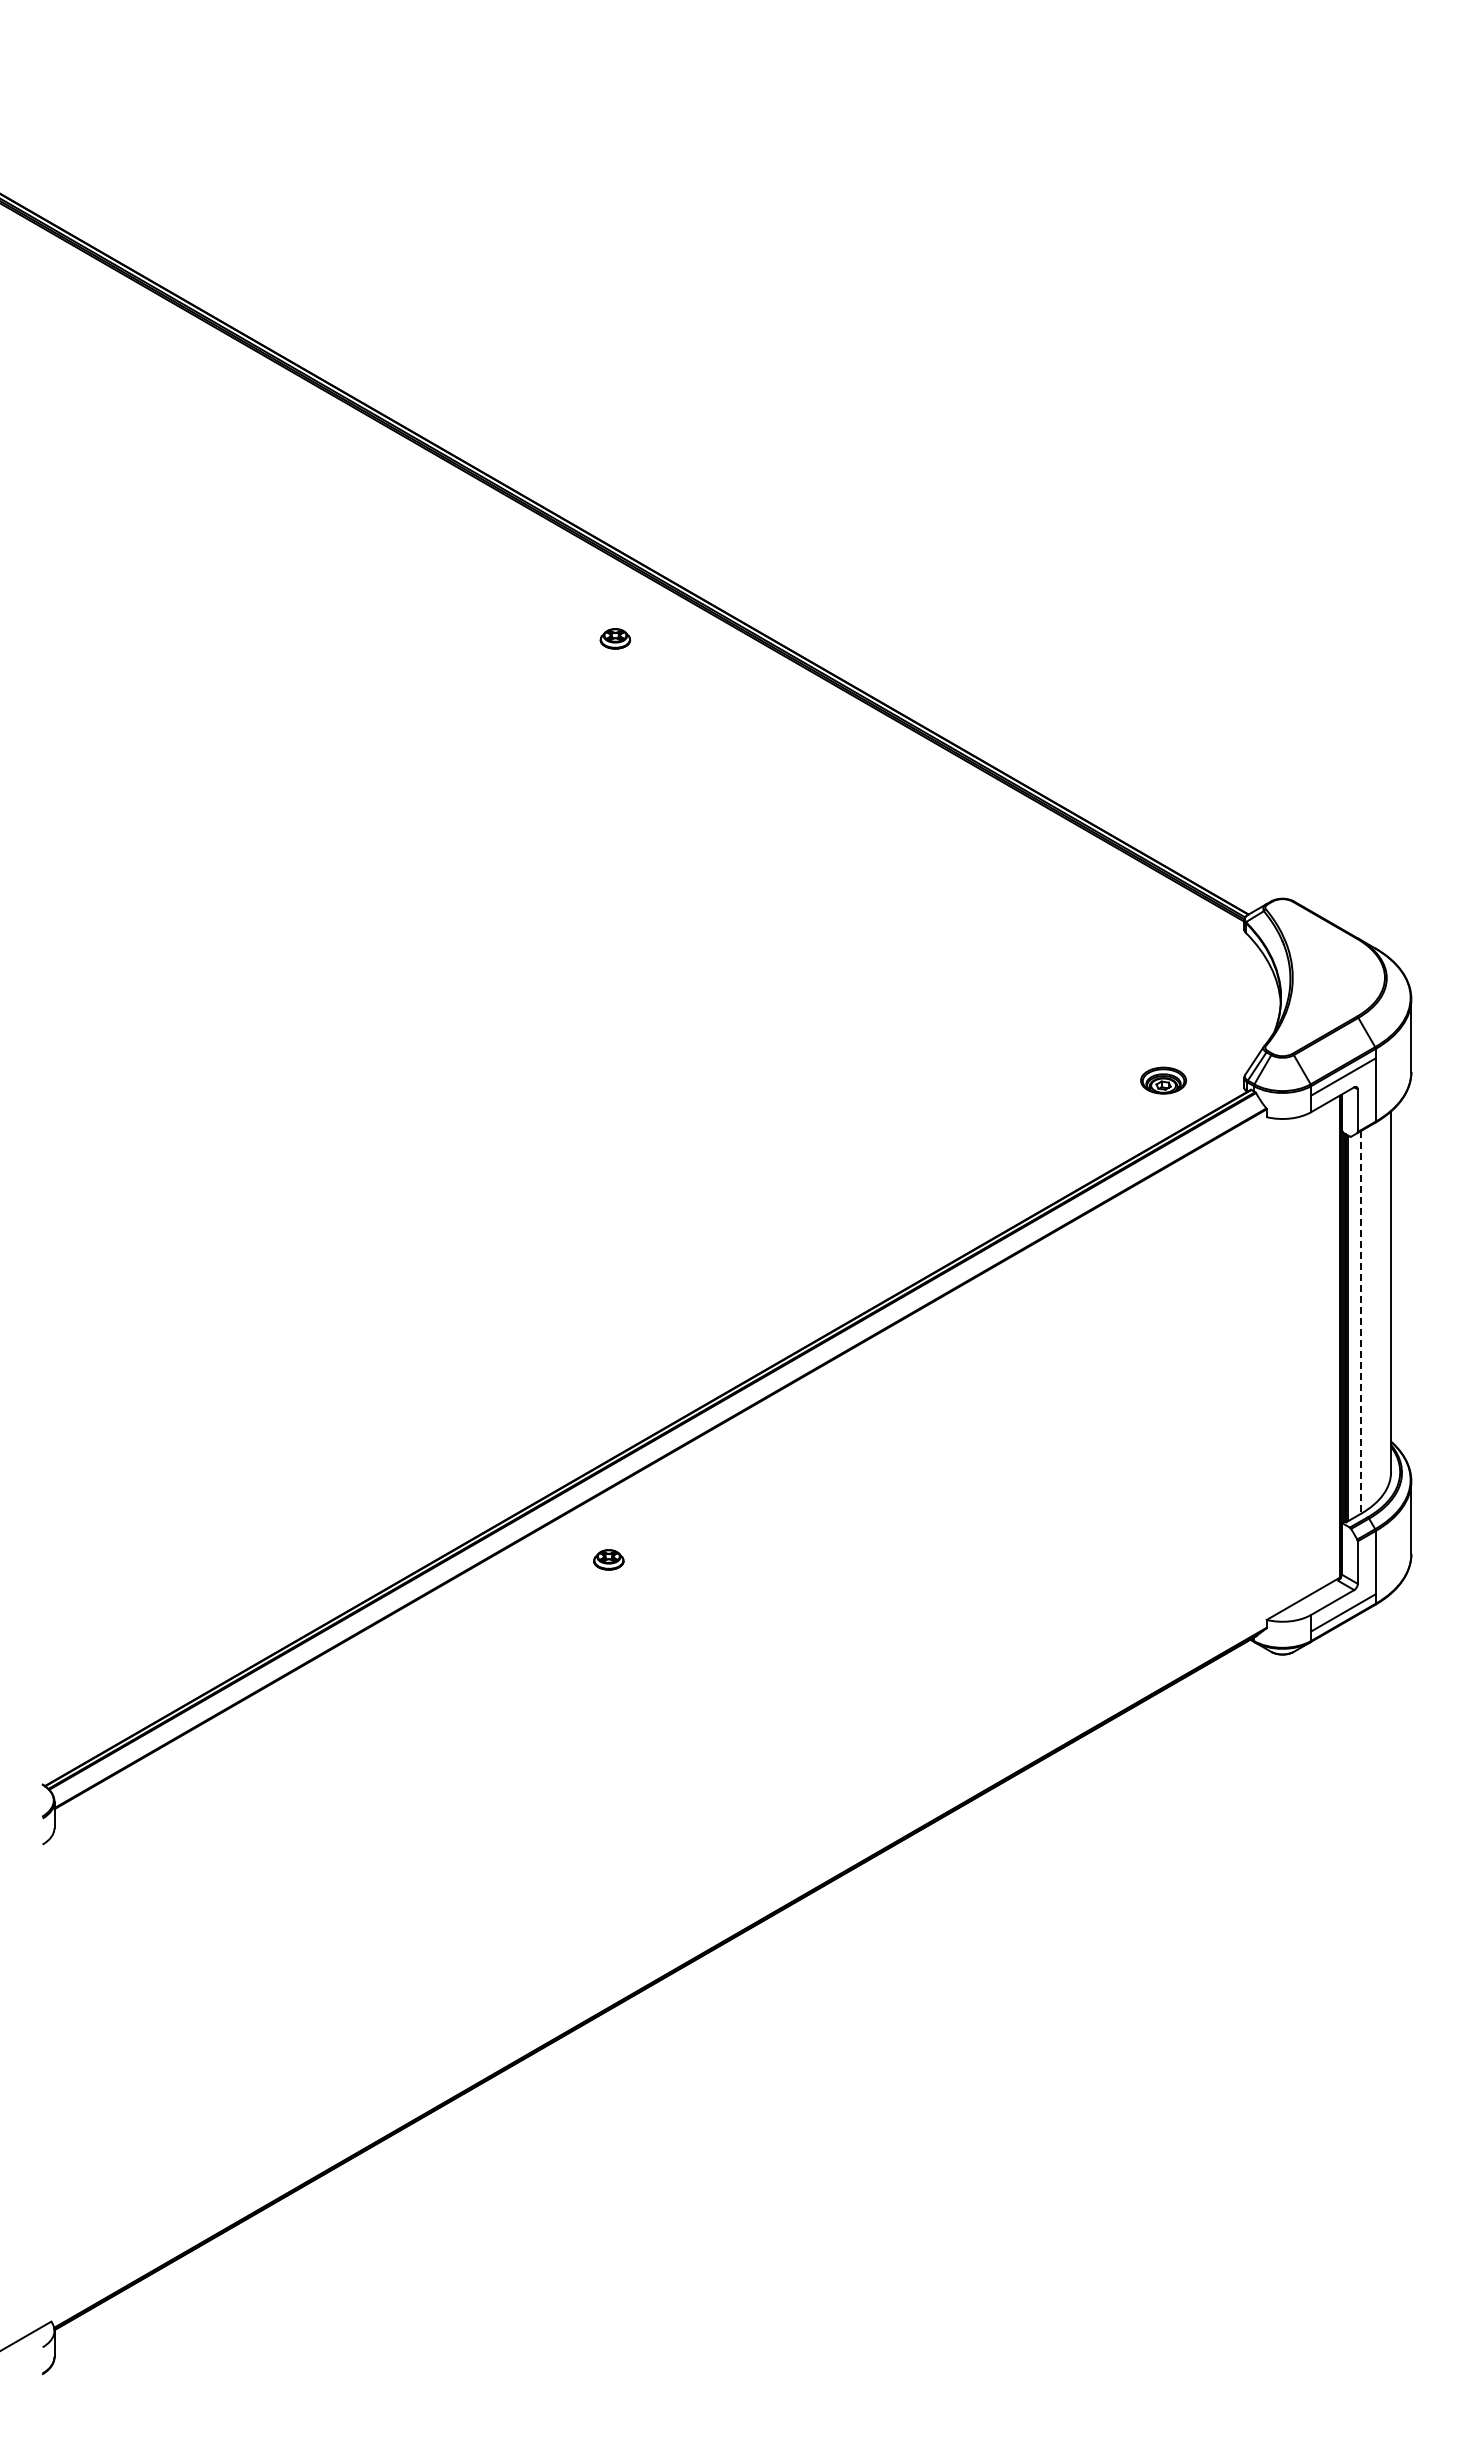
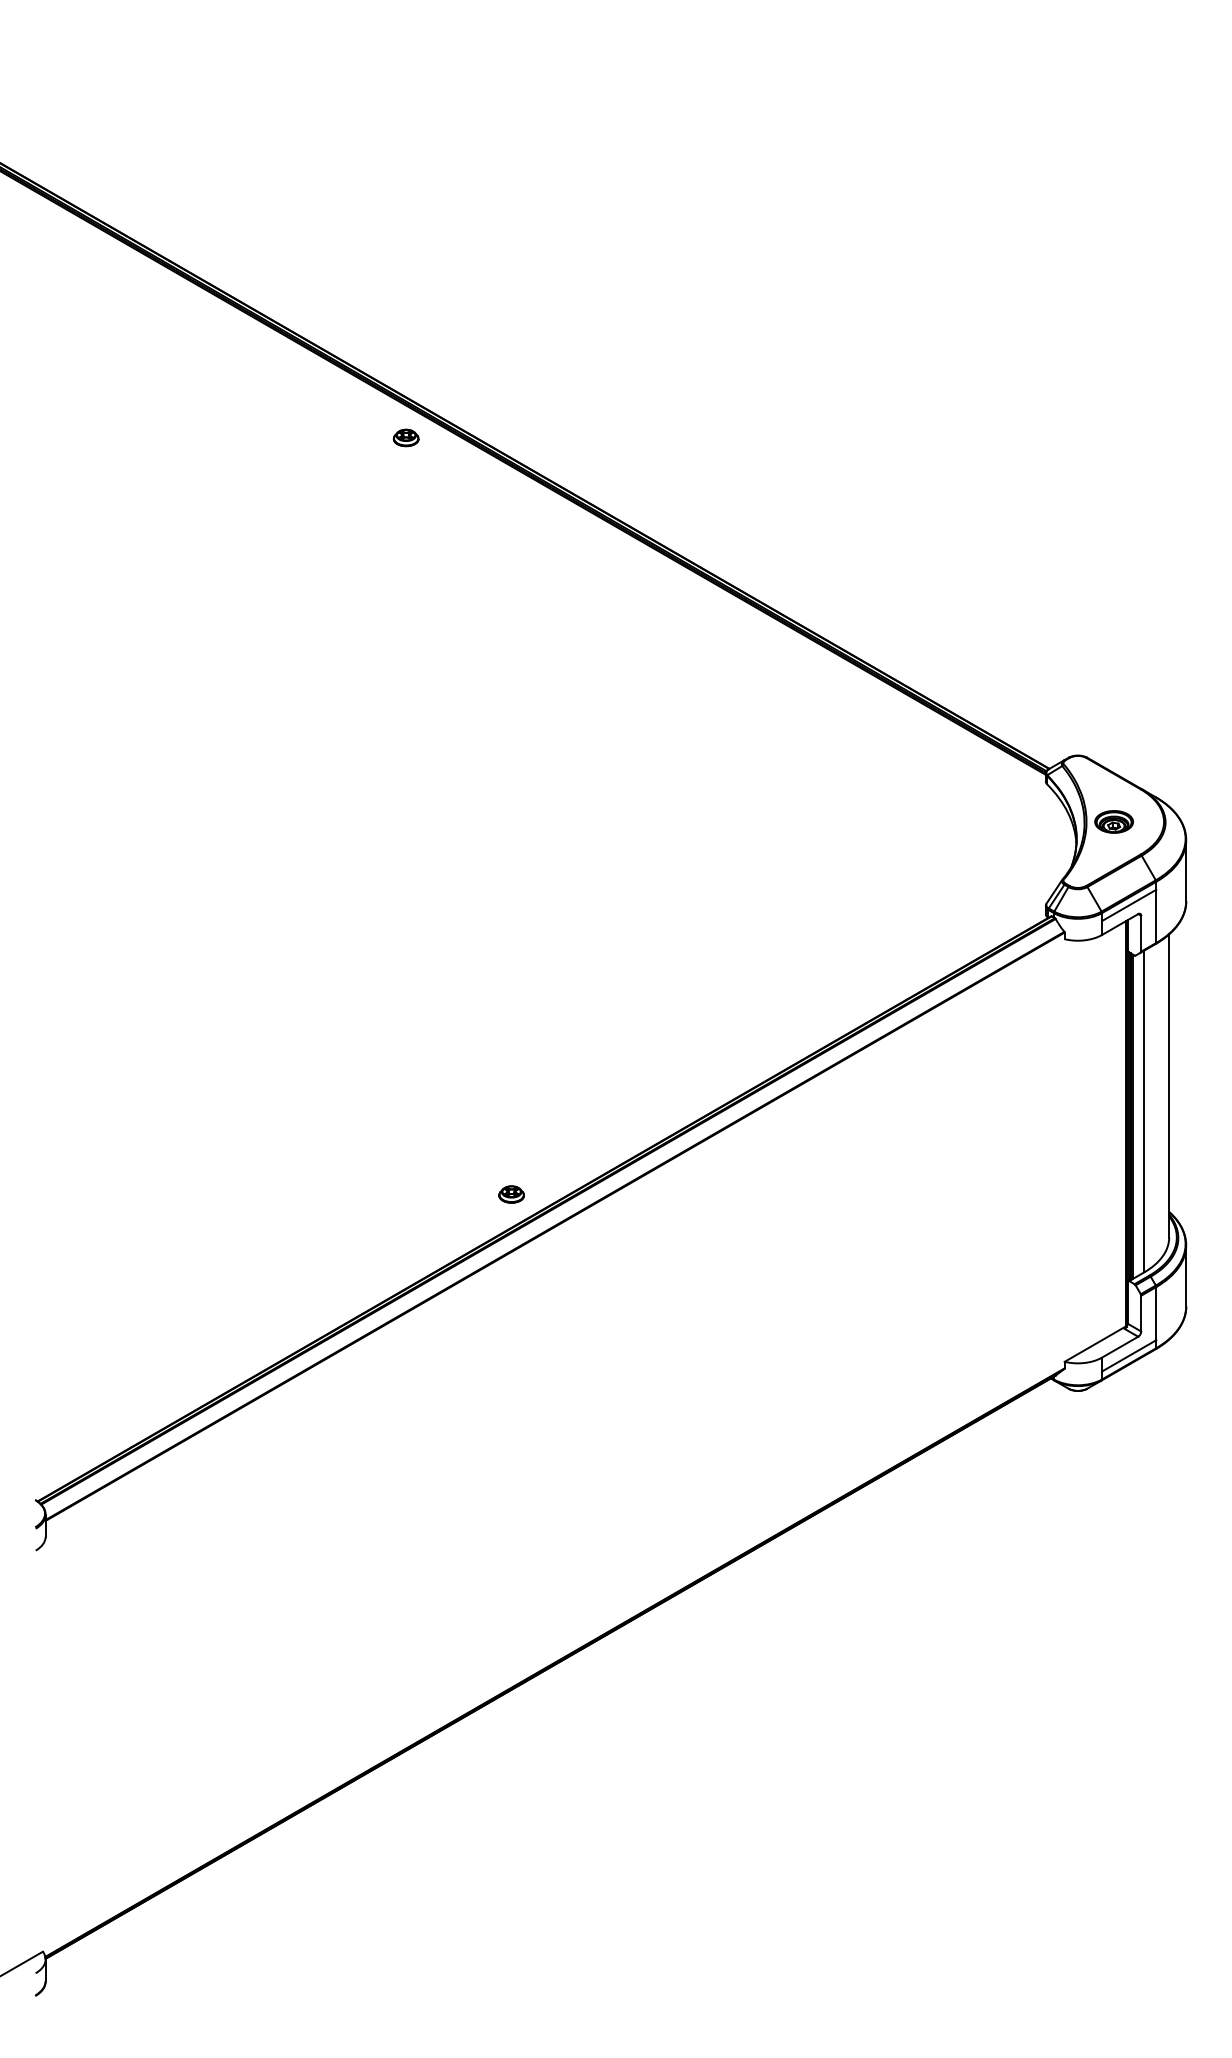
part: (615, 638) -> (406, 437), moved
part: (1163, 1080) -> (1114, 821), moved
line: (1361, 1322) -> (1144, 1111), dashed -> solid
part: (608, 1559) -> (511, 1194), moved

